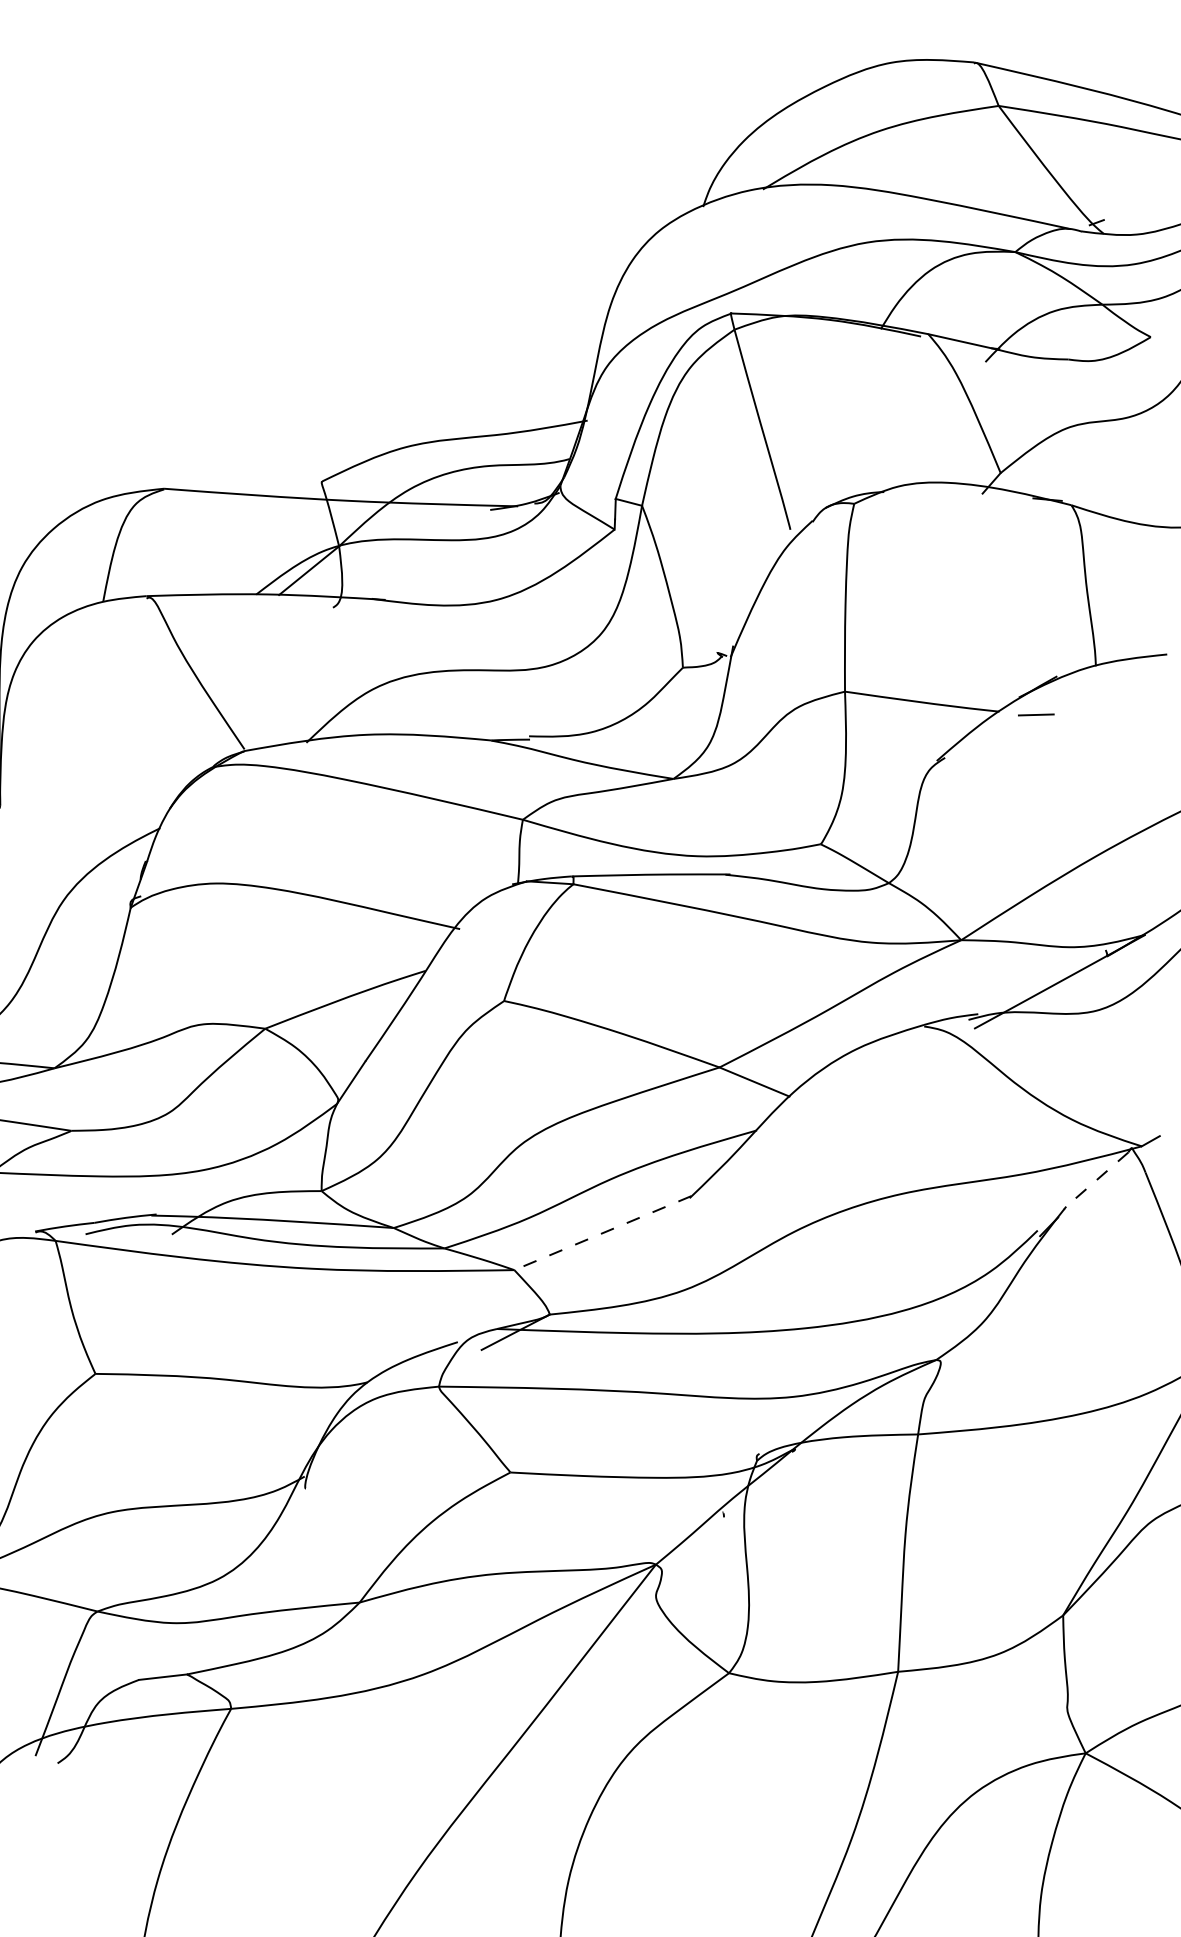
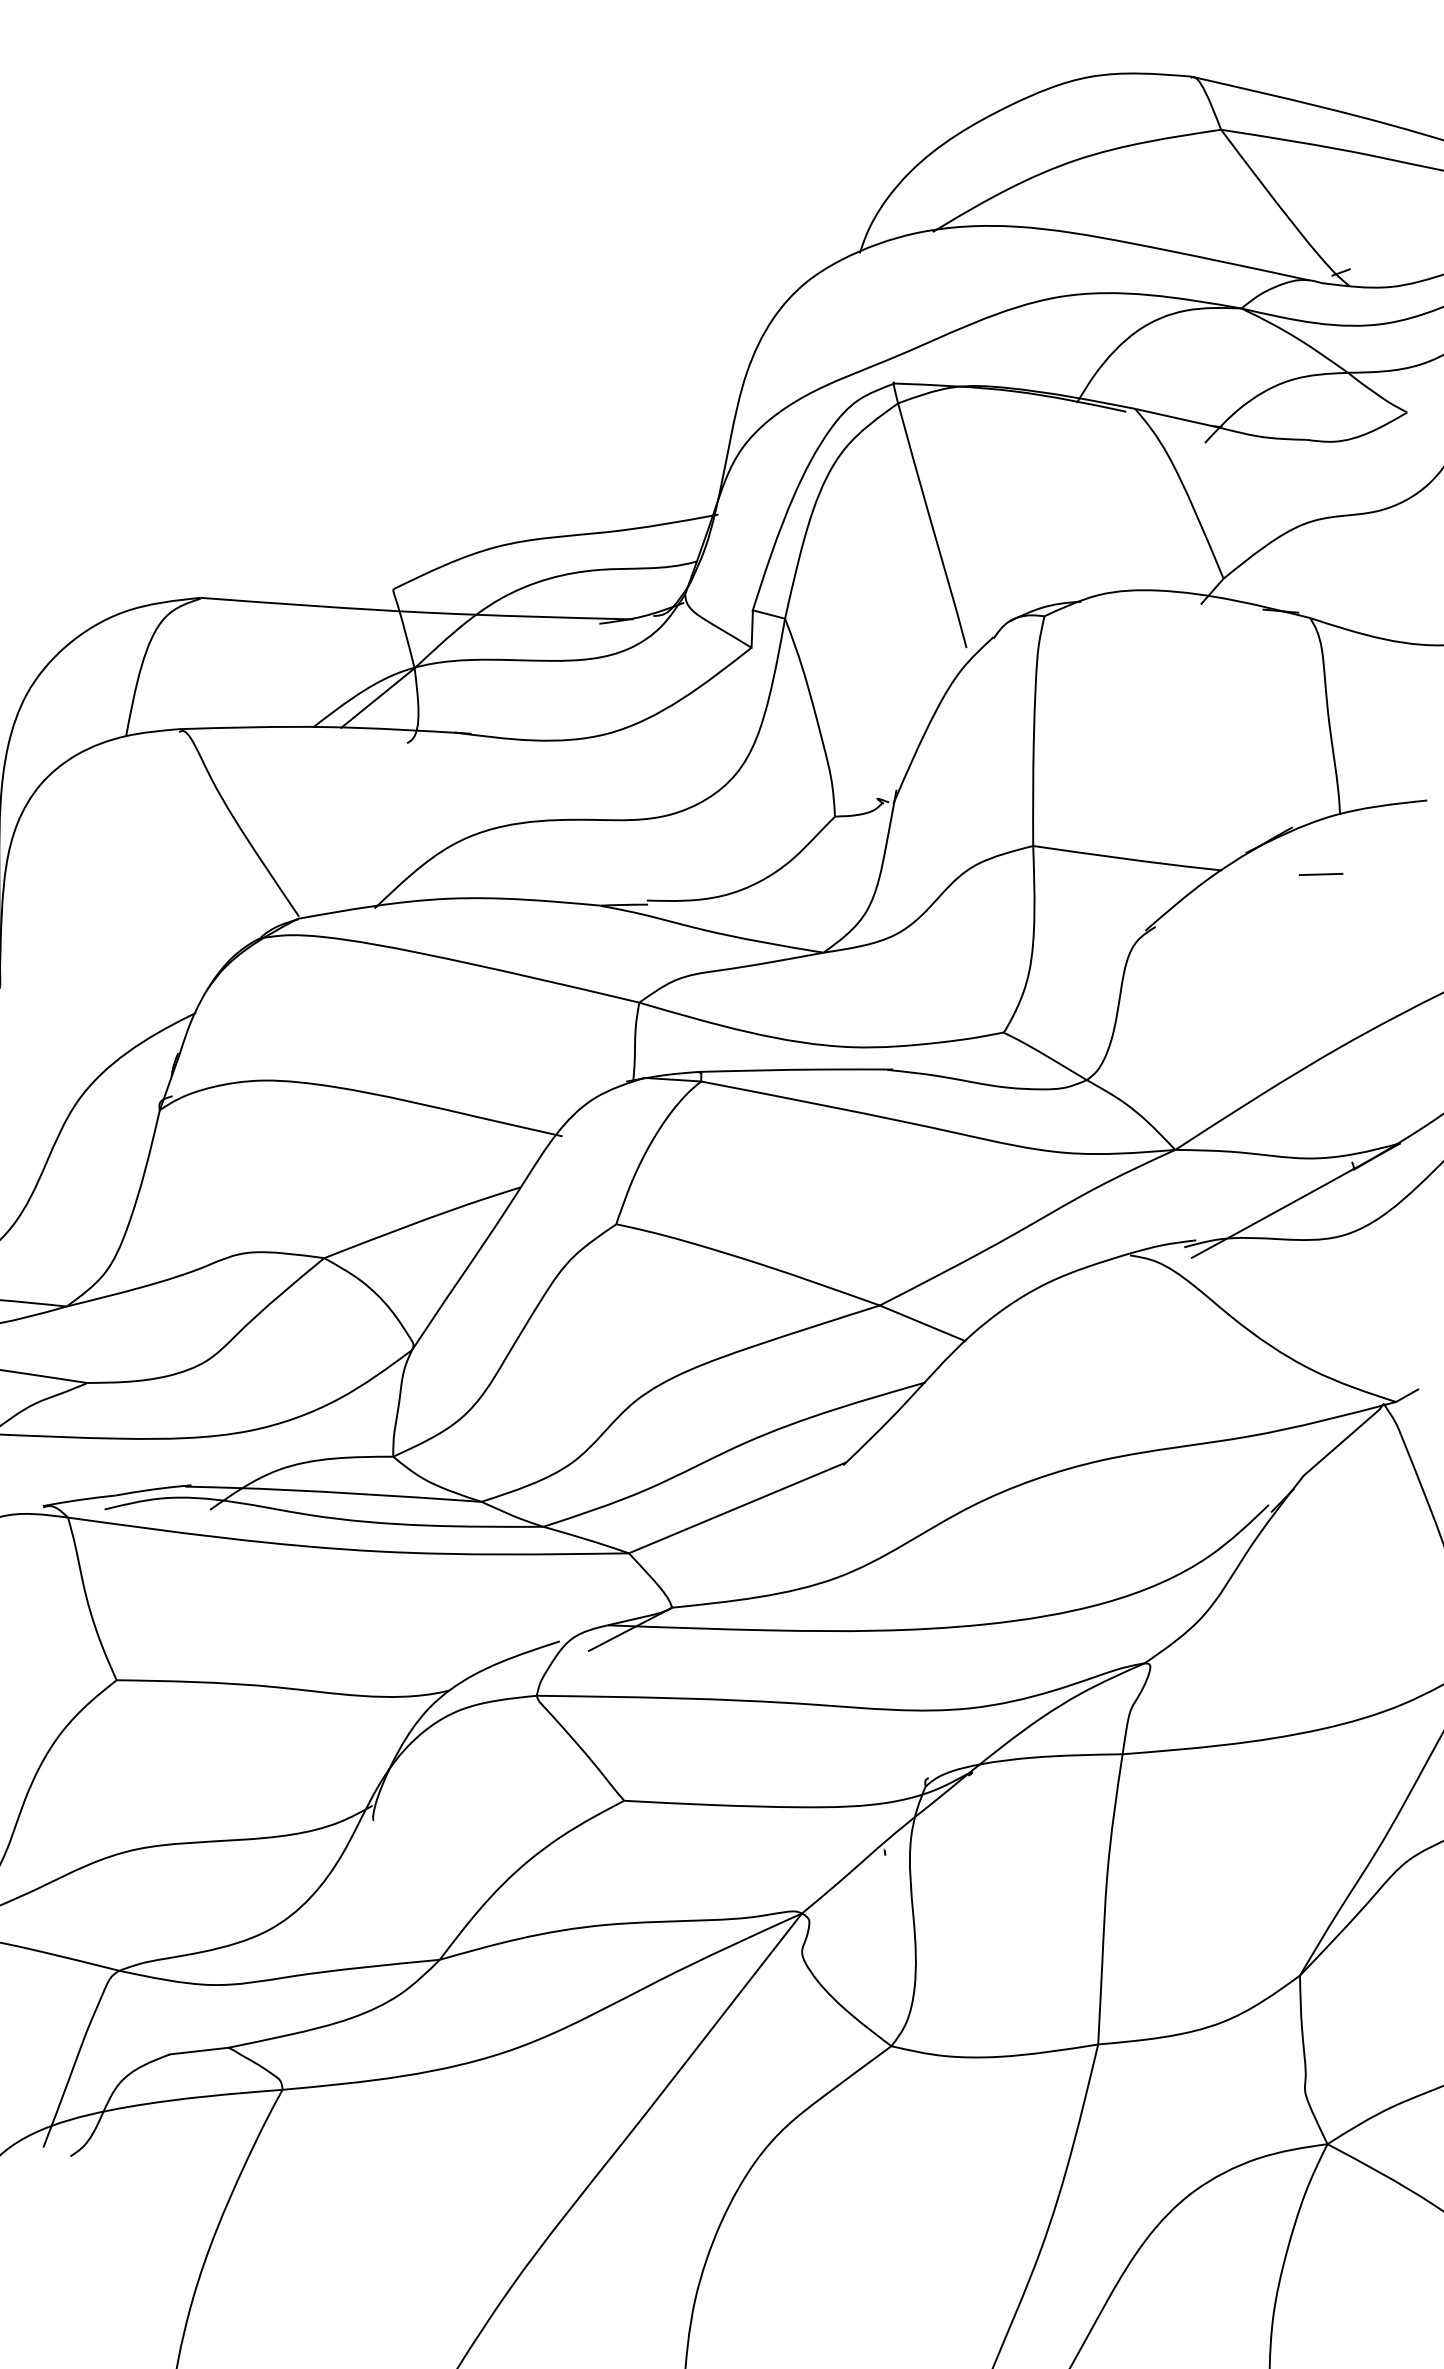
line: (1036, 714) -> (1321, 874), moved
line: (1097, 1179) -> (1341, 1442), dashed -> solid
line: (602, 1233) -> (736, 1508), dashed -> solid

